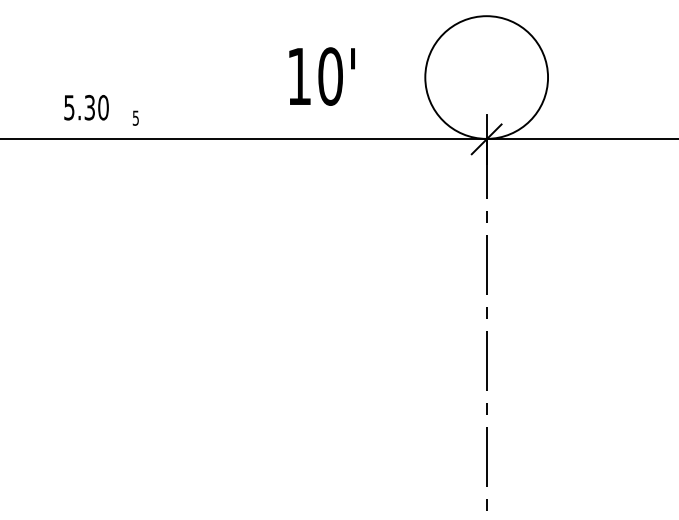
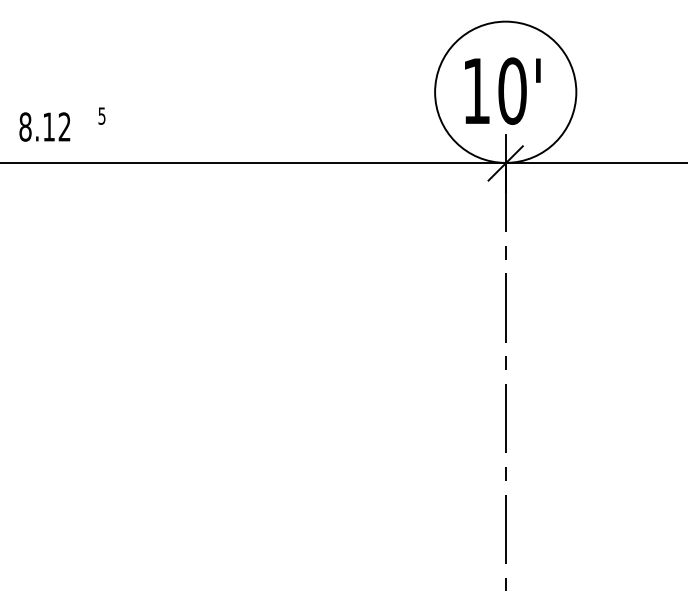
text: (321, 76) -> (502, 91), moved
text: (86, 107) -> (45, 126), 5.30 -> 8.12
text: (135, 117) -> (101, 115), moved

